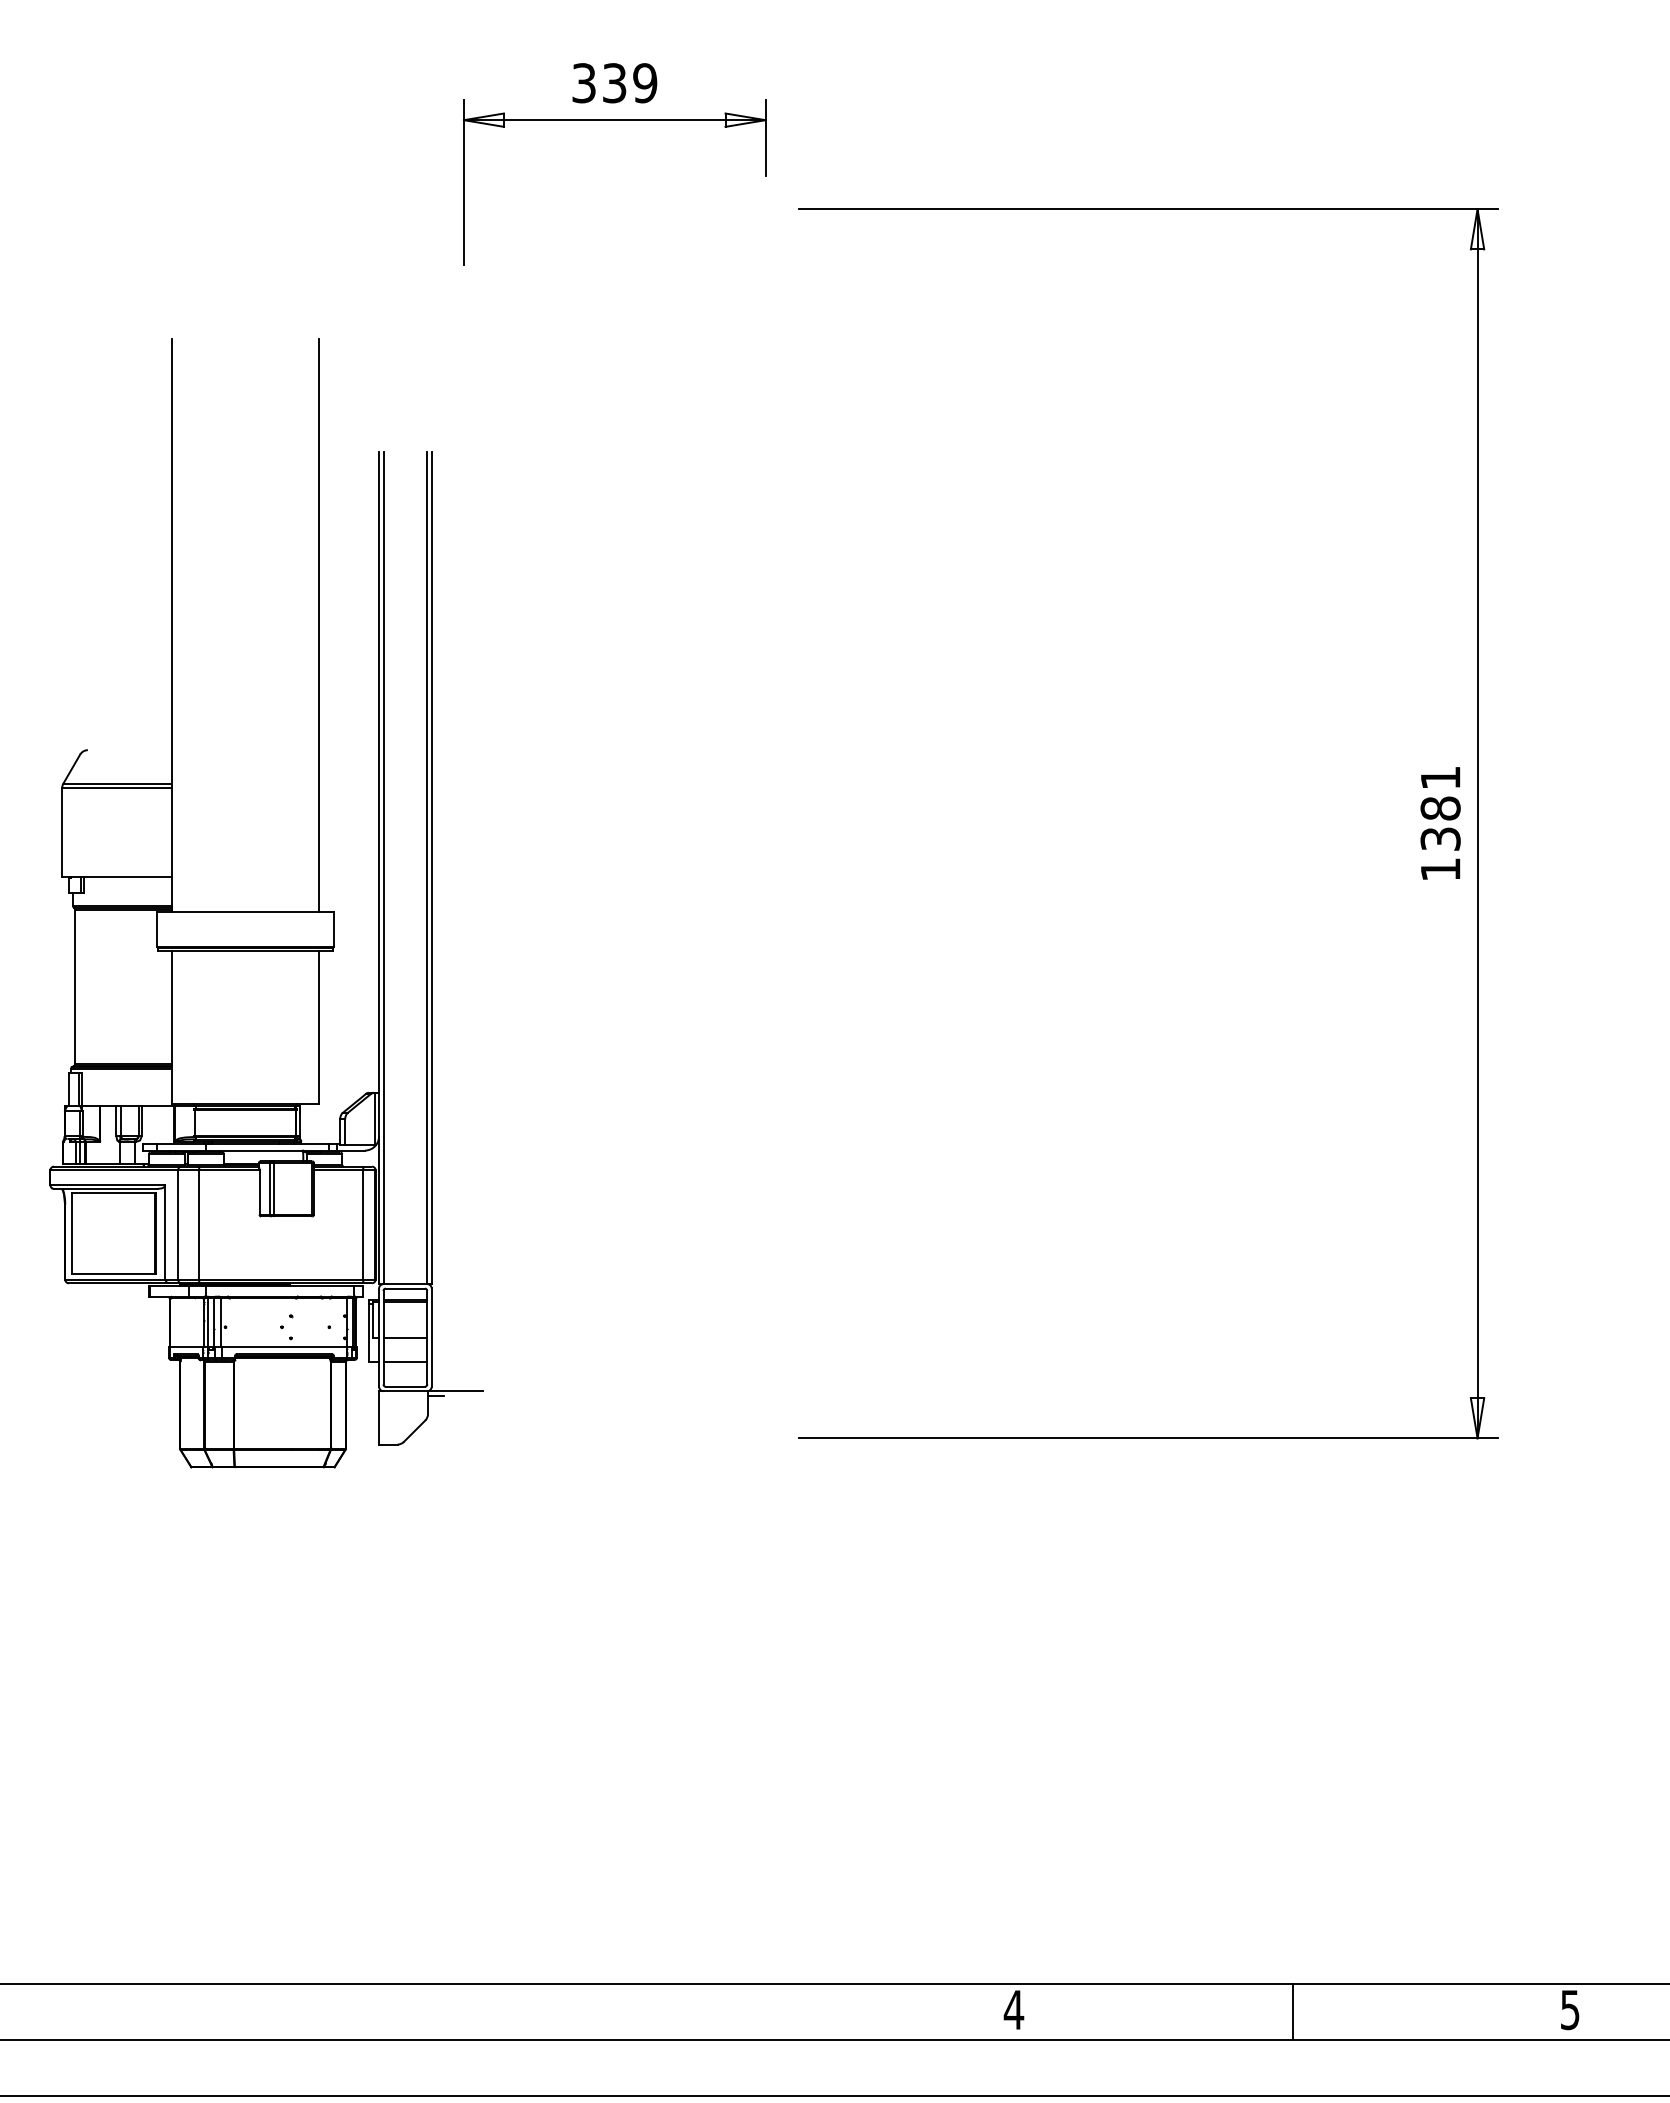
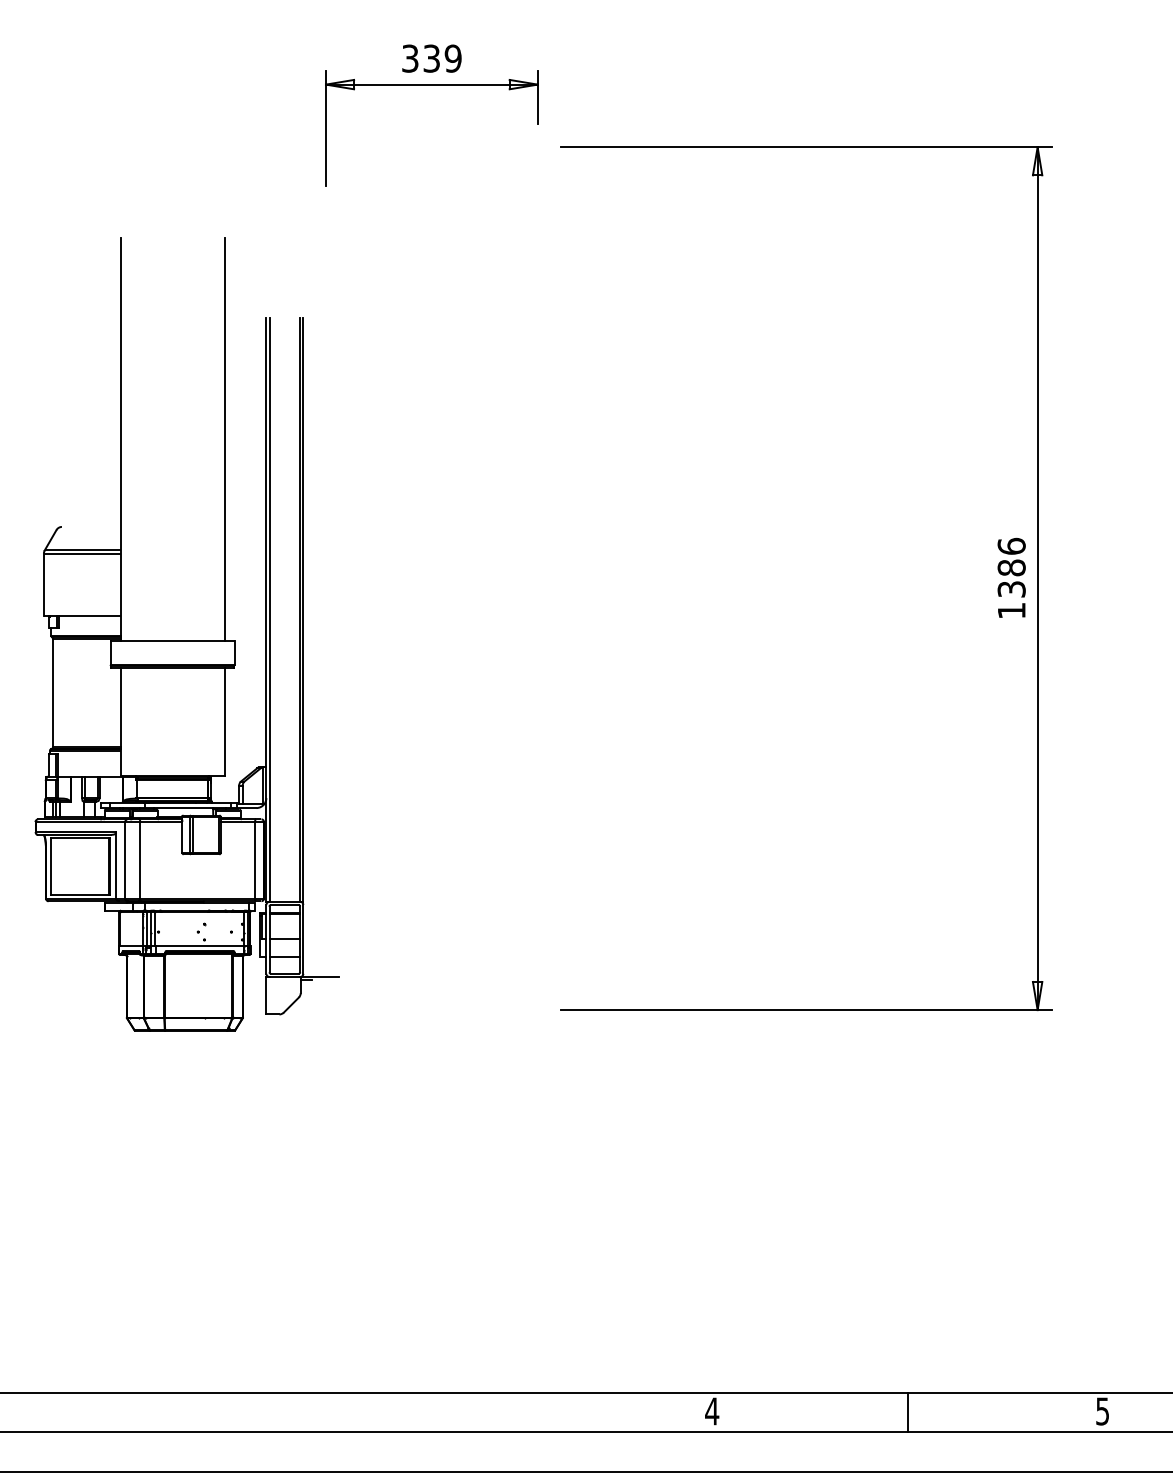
text: (1440, 777) -> (1011, 546), 1381 -> 1386

